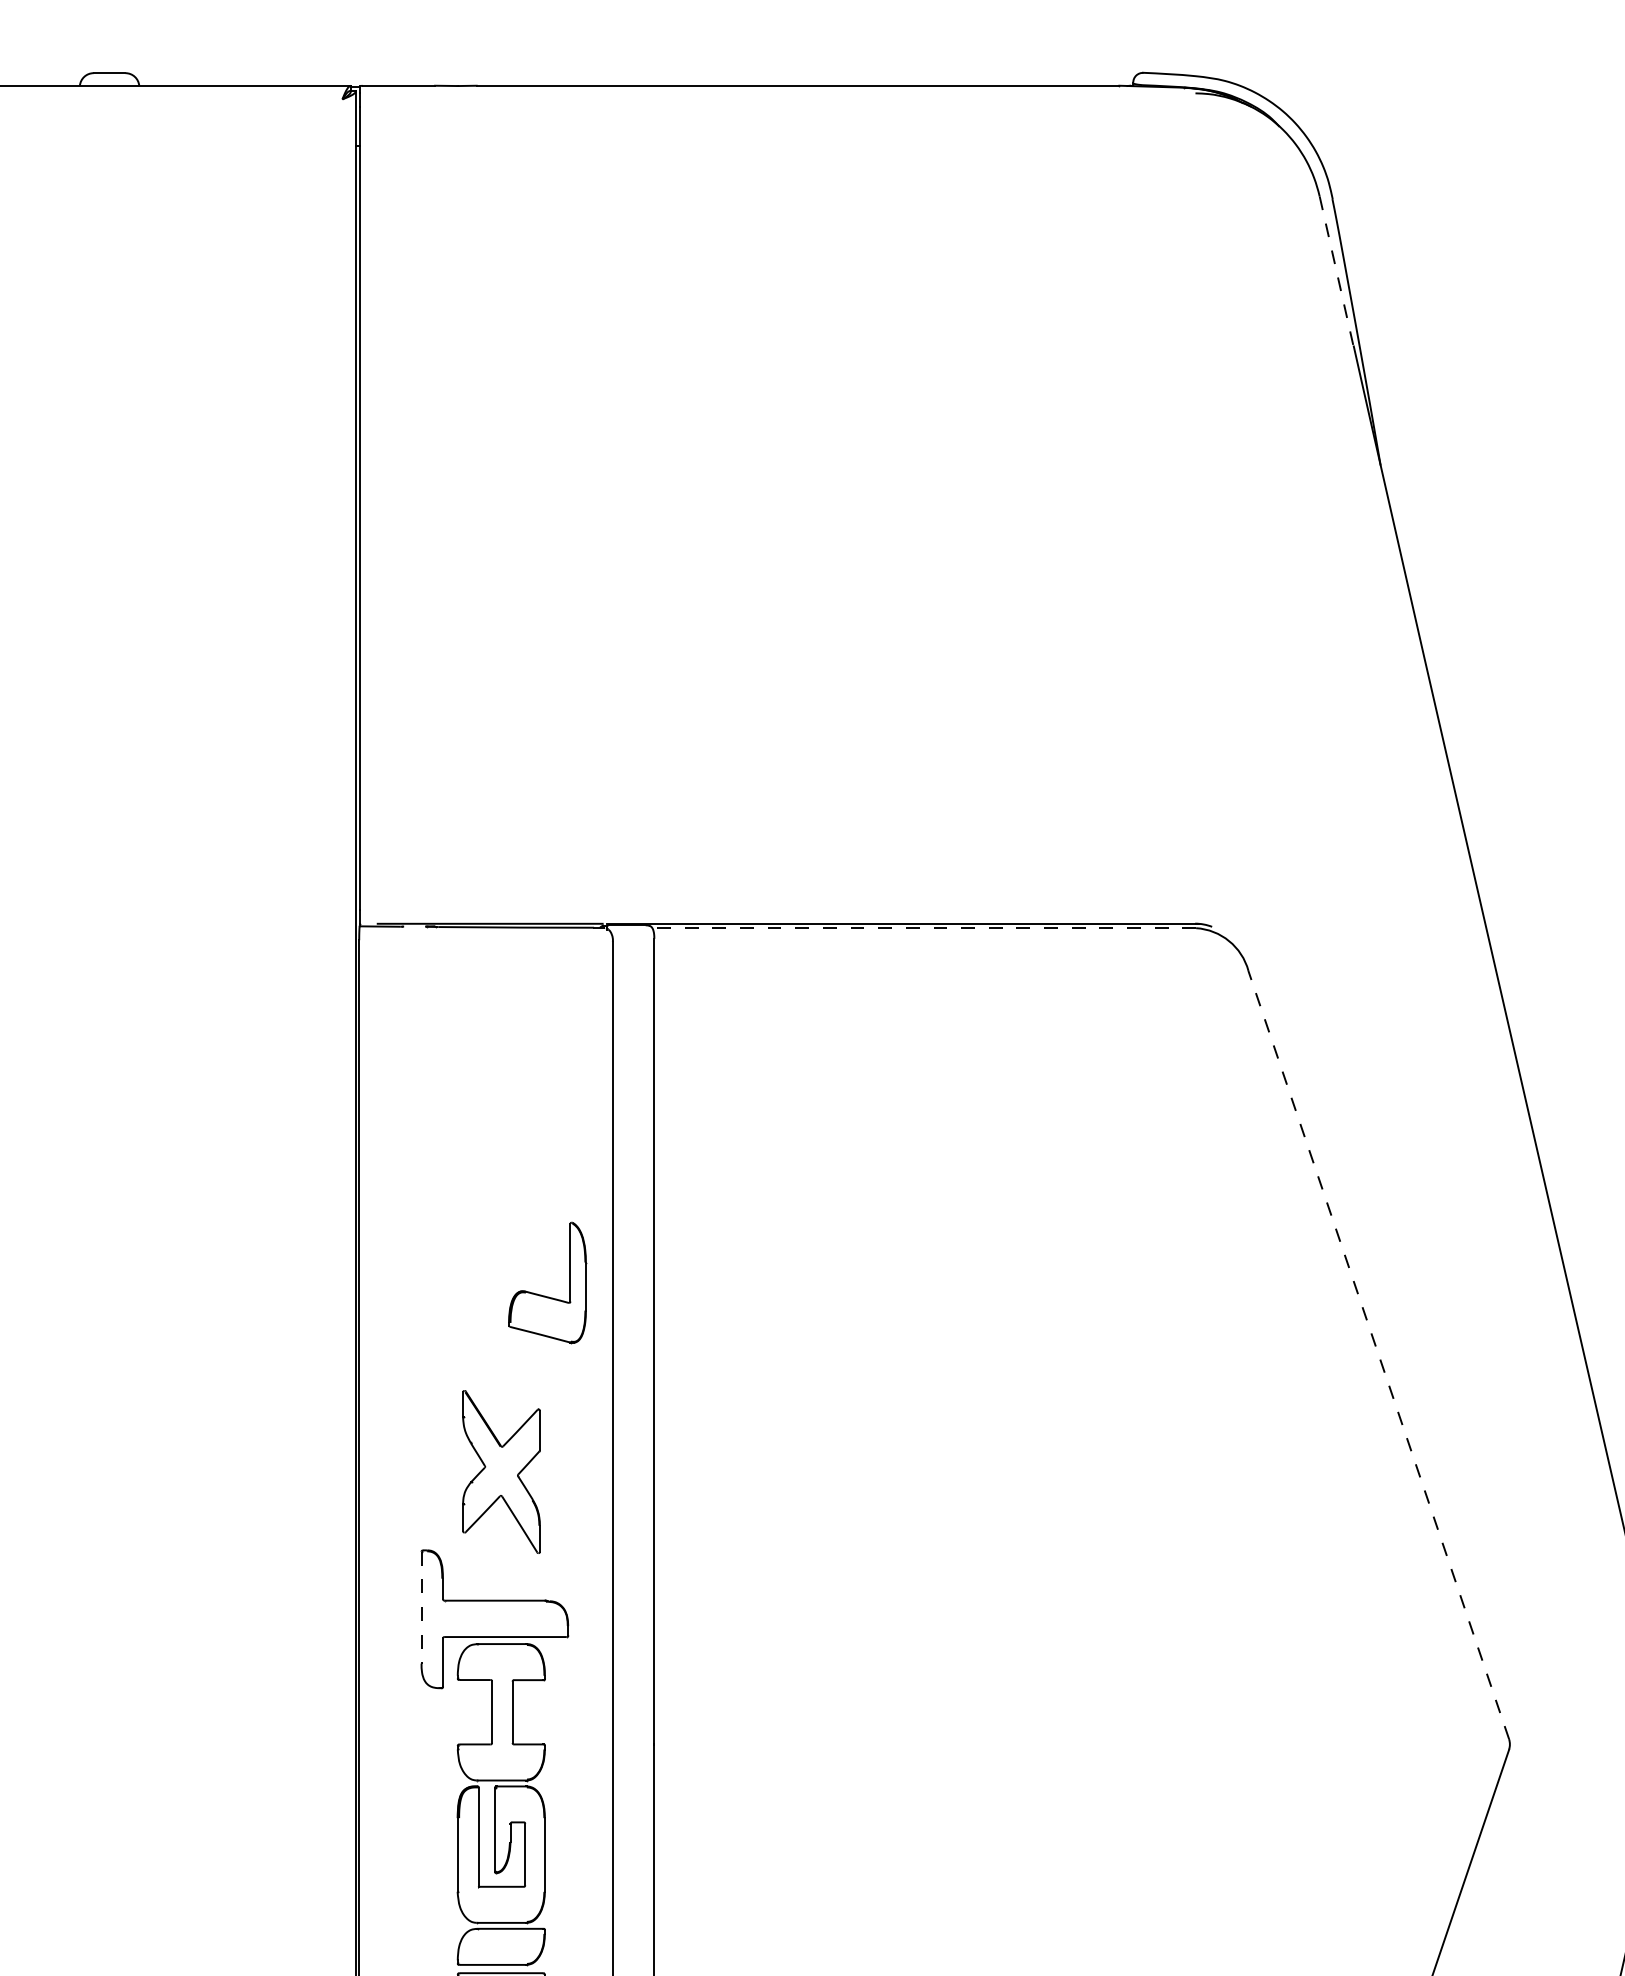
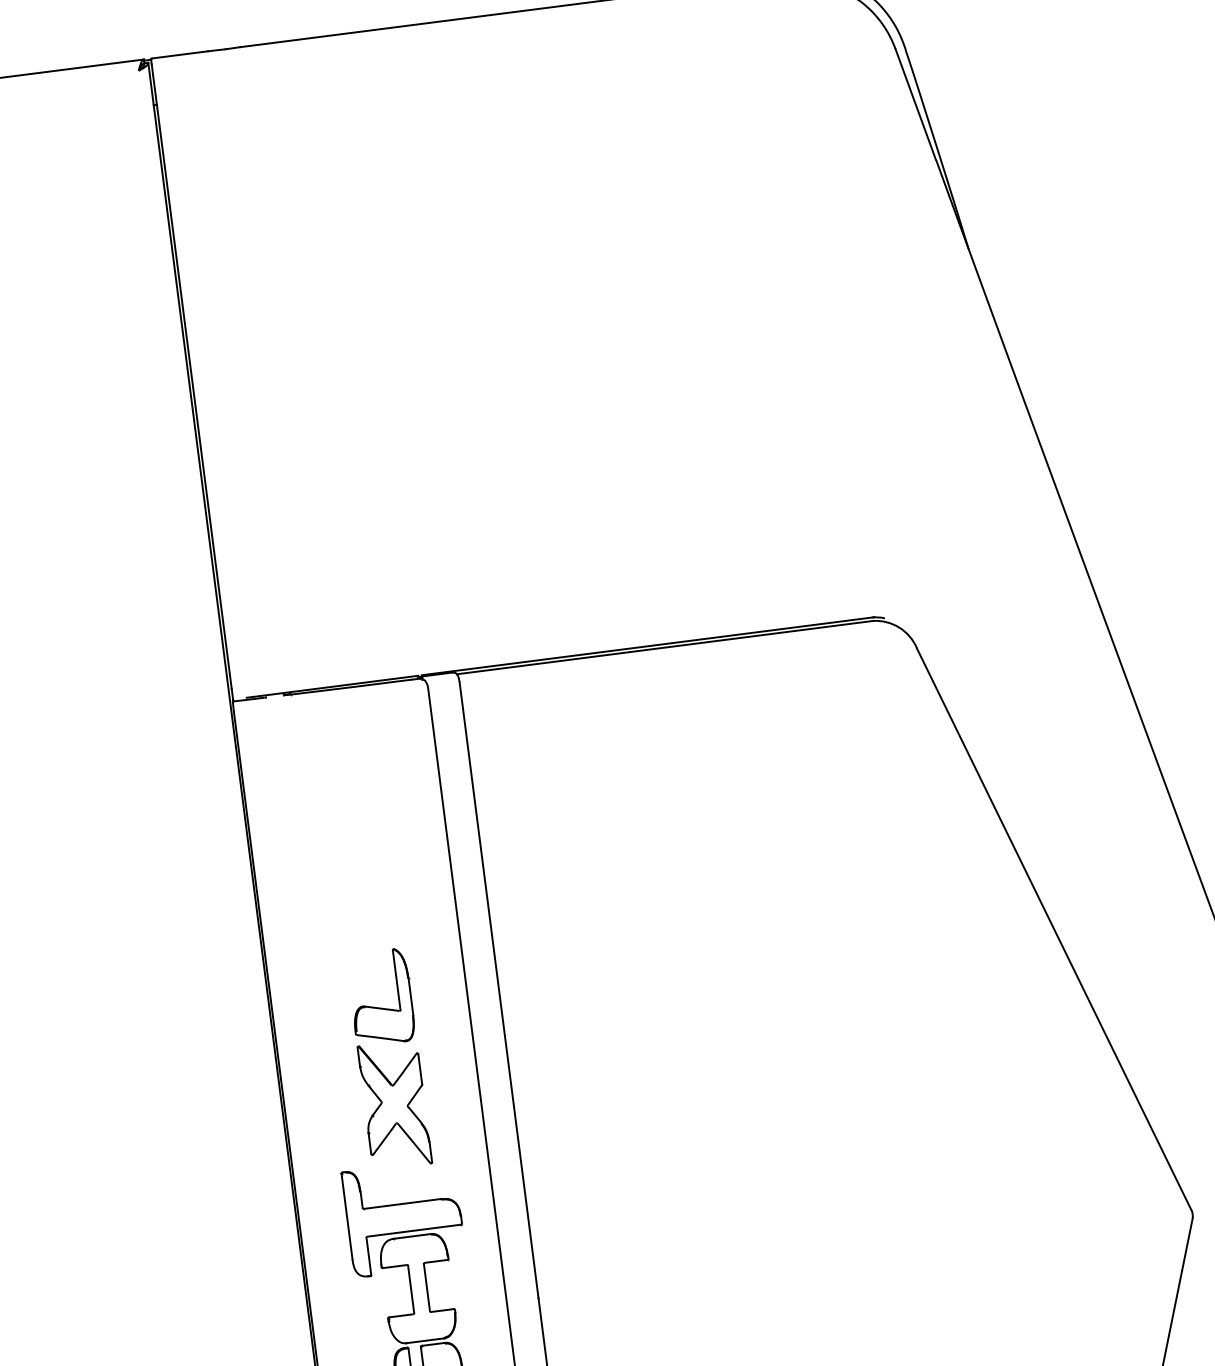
line: (1336, 271) -> (915, 105), dashed -> solid
line: (924, 928) -> (665, 647), dashed -> solid
part: (545, 1295) -> (380, 1007), moved
line: (1378, 1355) -> (1054, 929), dashed -> solid
line: (421, 1607) -> (346, 1216), dashed -> solid

